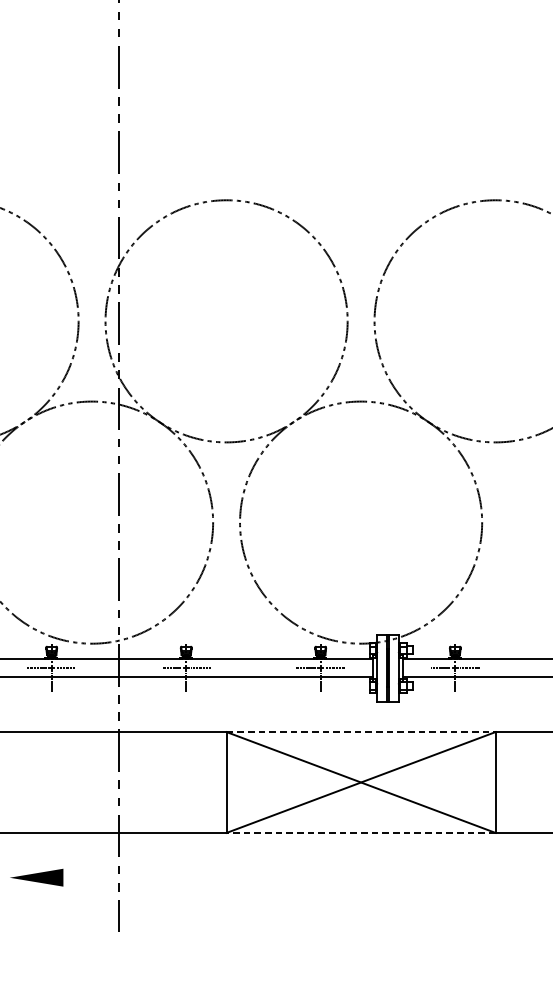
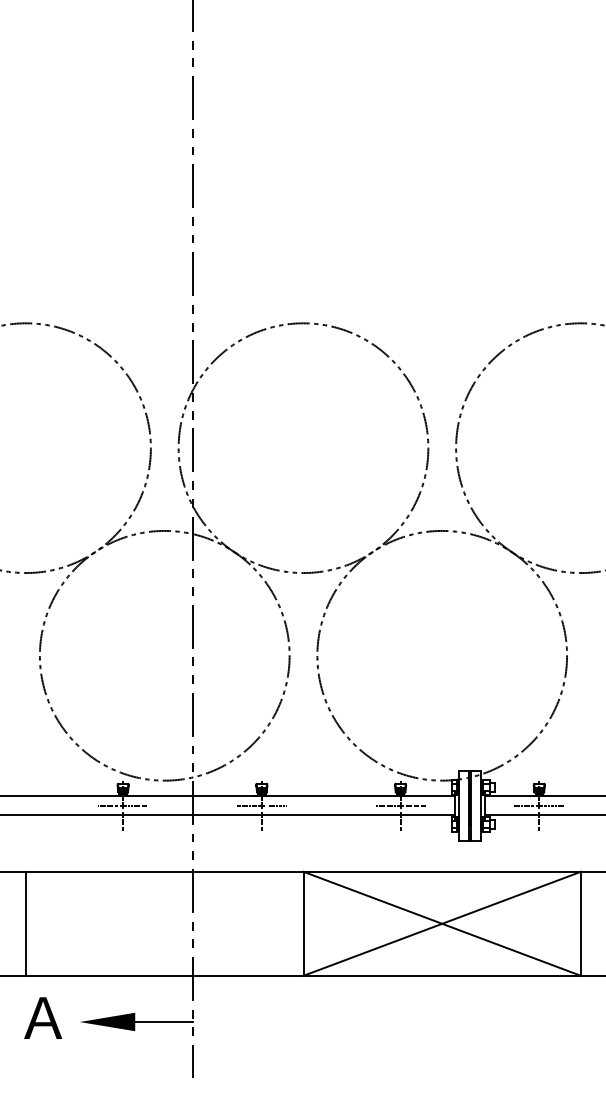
line: (361, 731) -> (442, 871), dashed -> solid
line: (361, 832) -> (442, 975), dashed -> solid
line: (90, 878) -> (163, 1022), added

